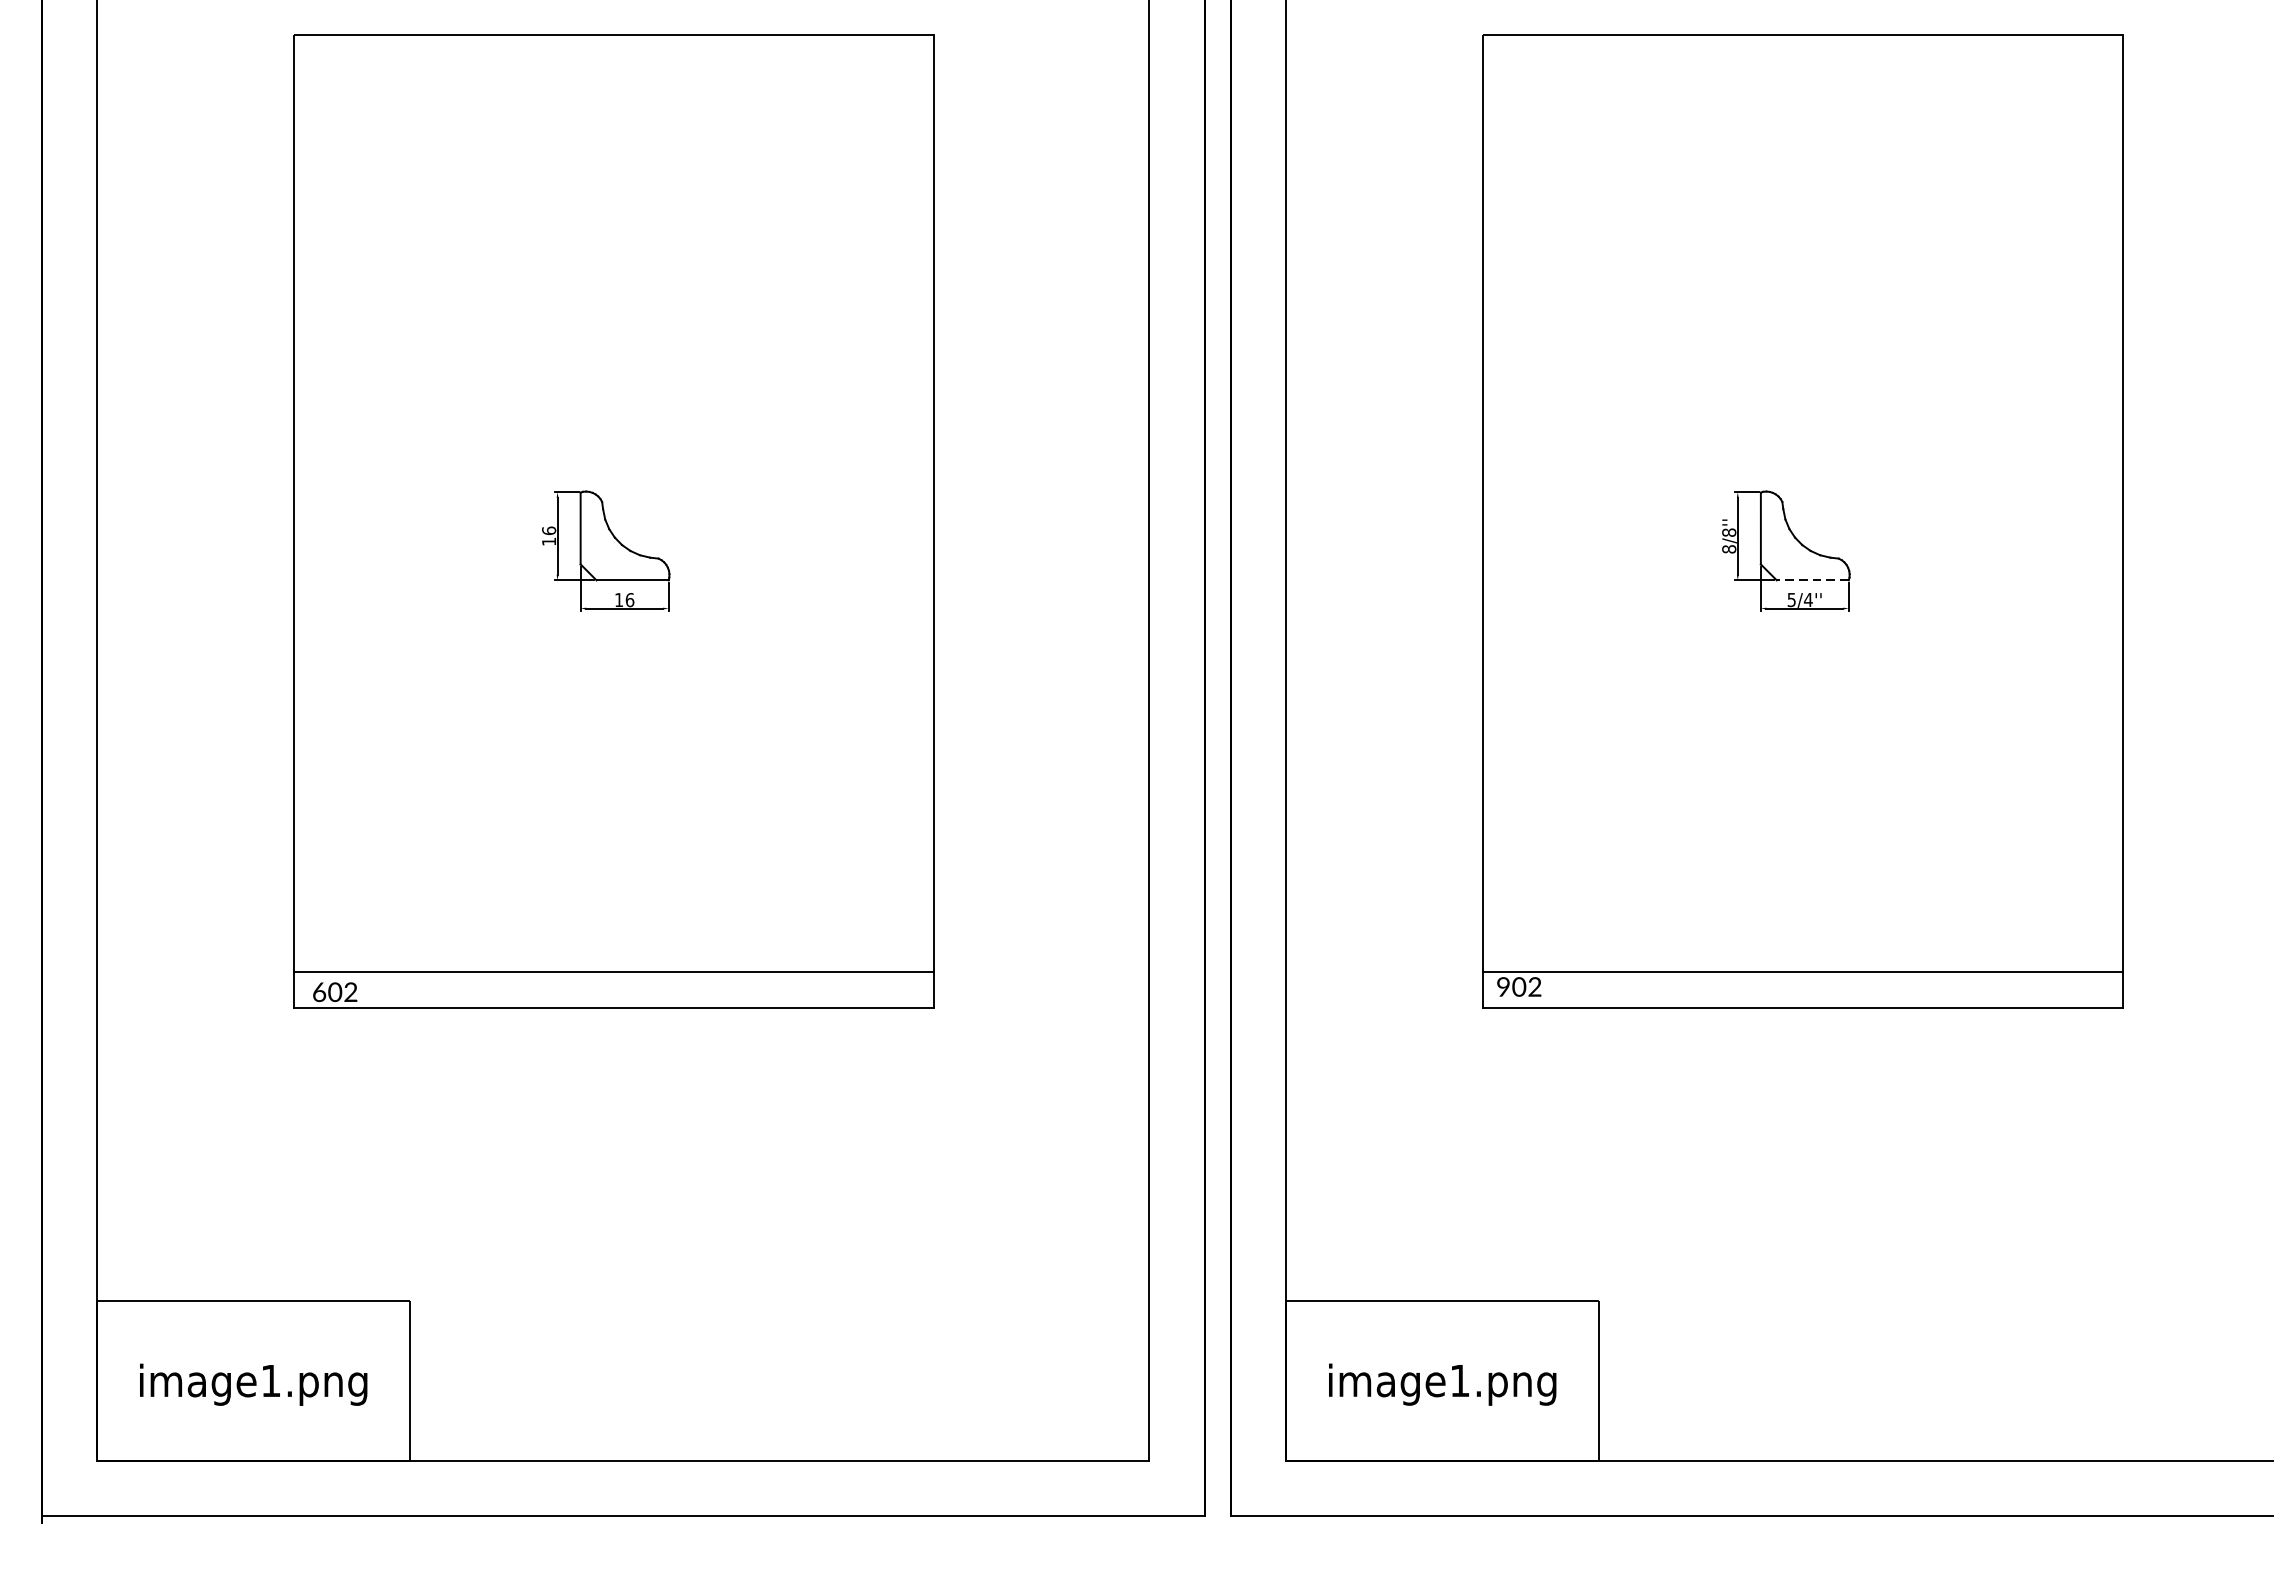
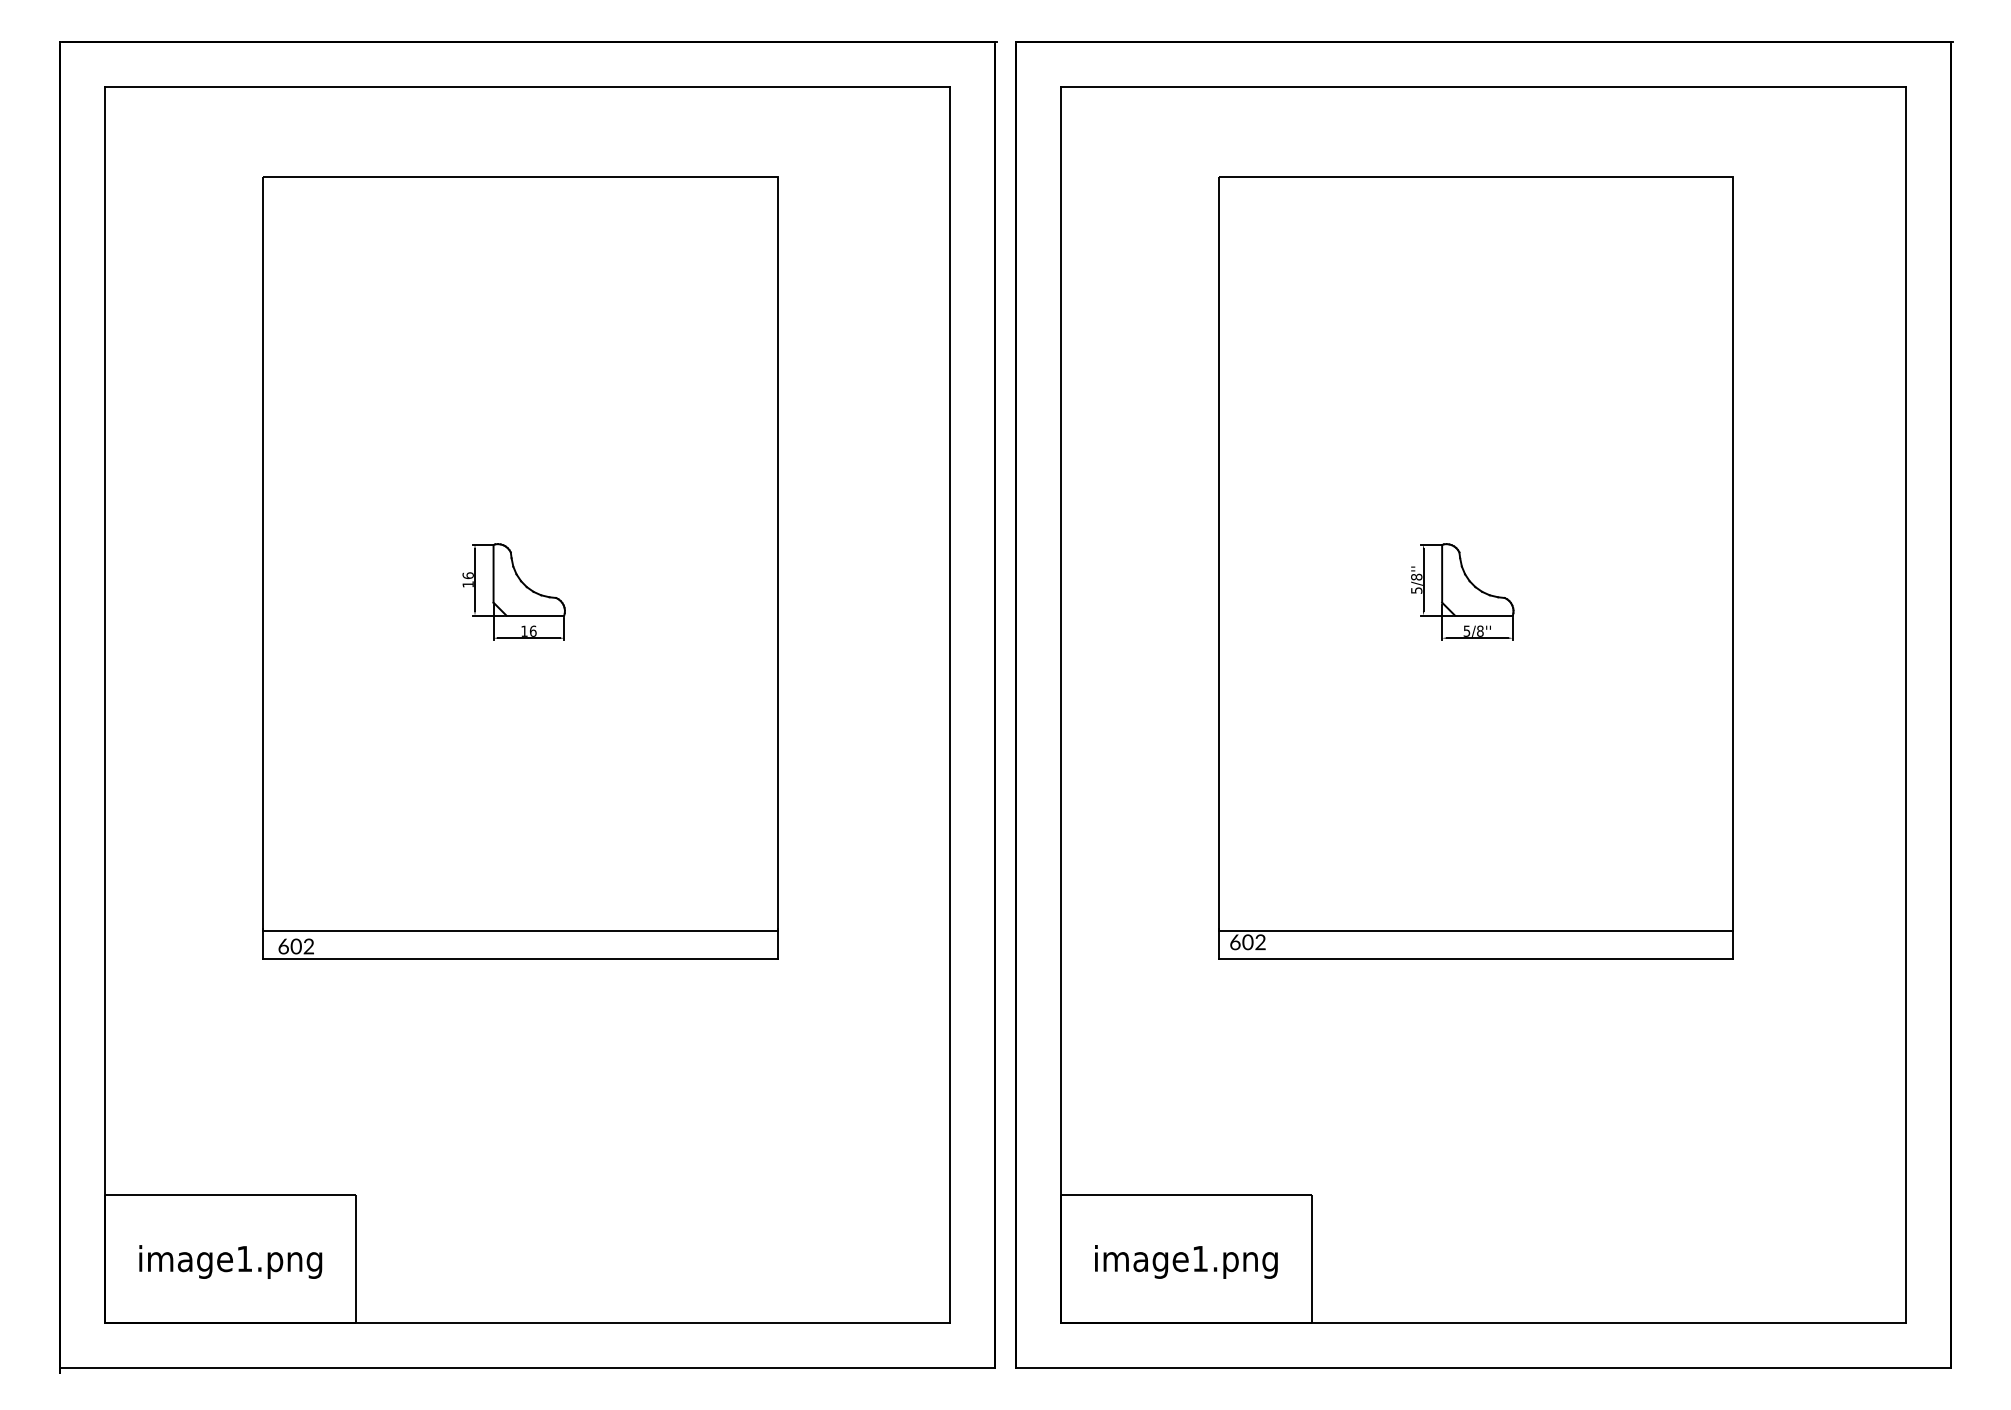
text: (1728, 549) -> (1416, 590), 8/8'' -> 5/8''
line: (1812, 580) -> (1483, 615), dashed -> solid
text: (1807, 599) -> (1479, 630), 5/4'' -> 5/8''
text: (1503, 987) -> (1235, 942), 902 -> 602

